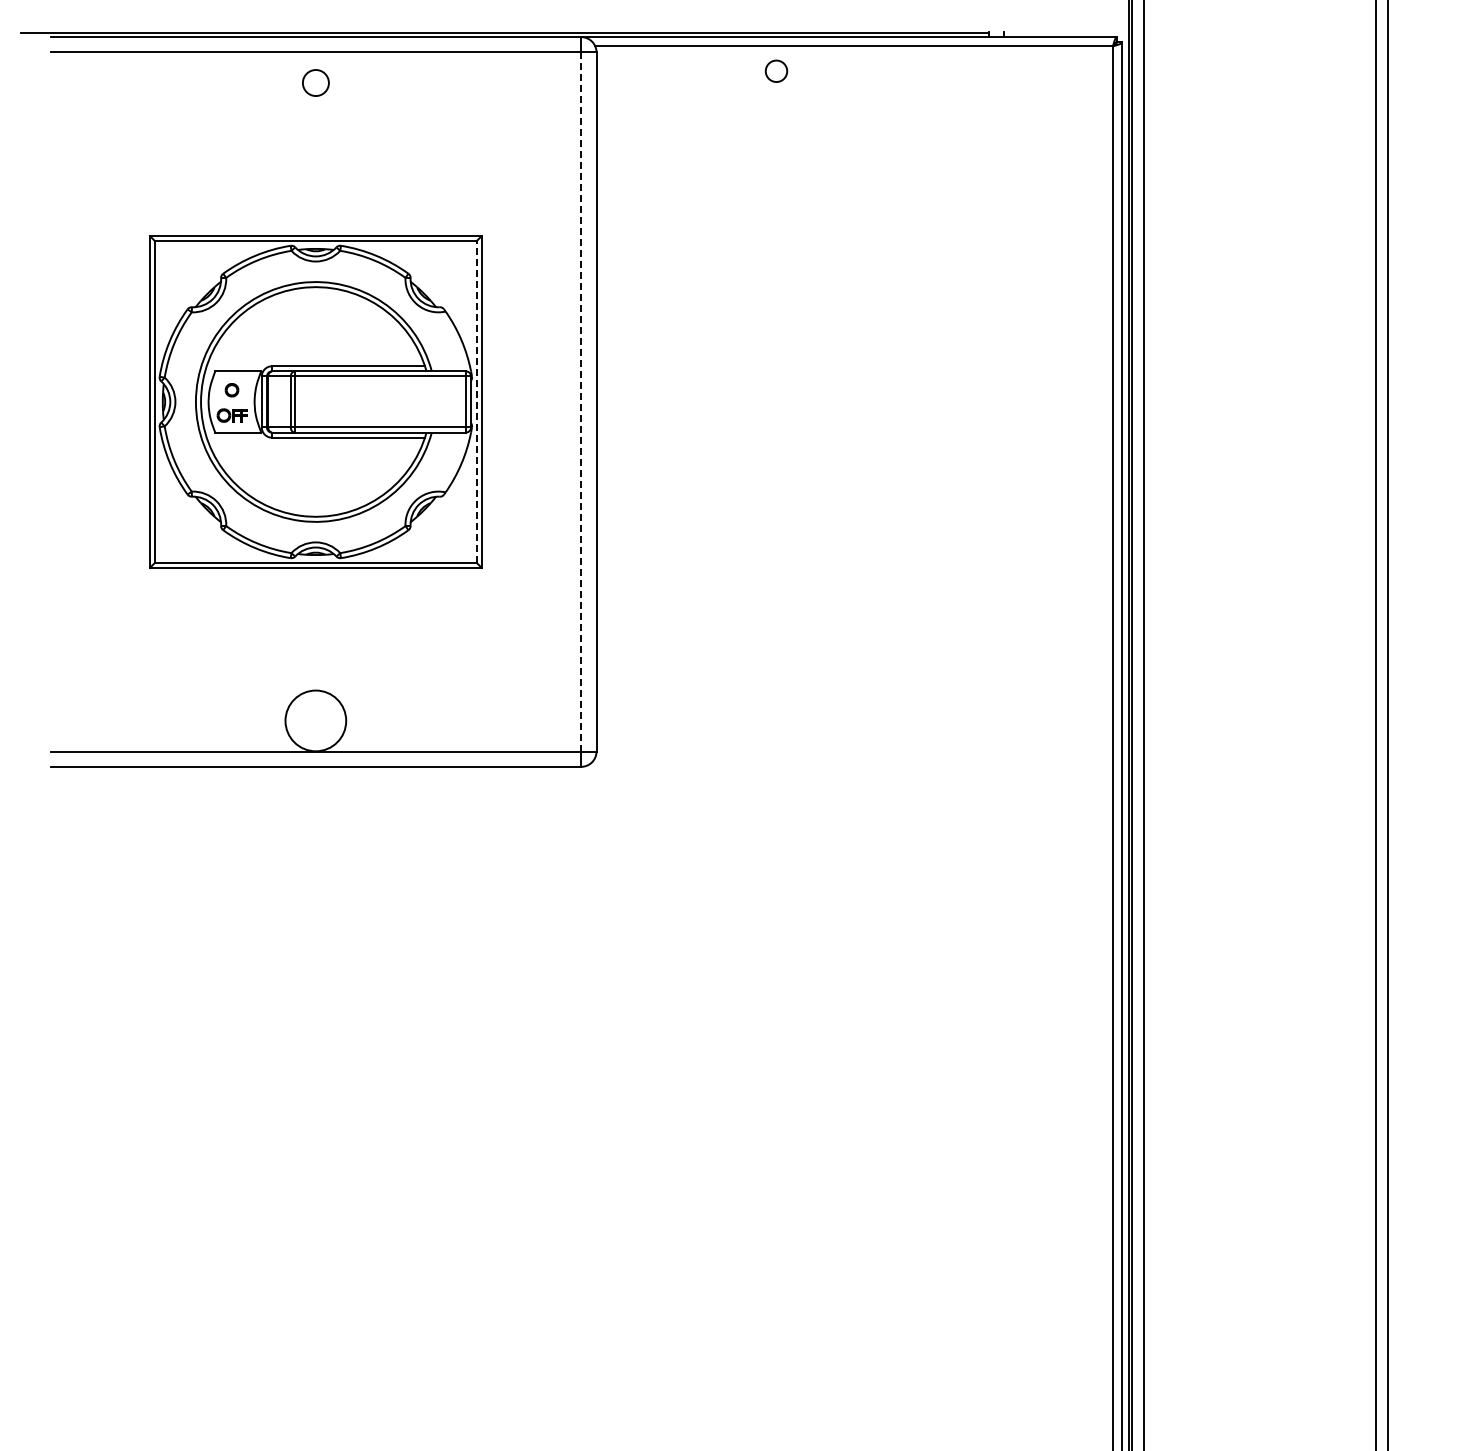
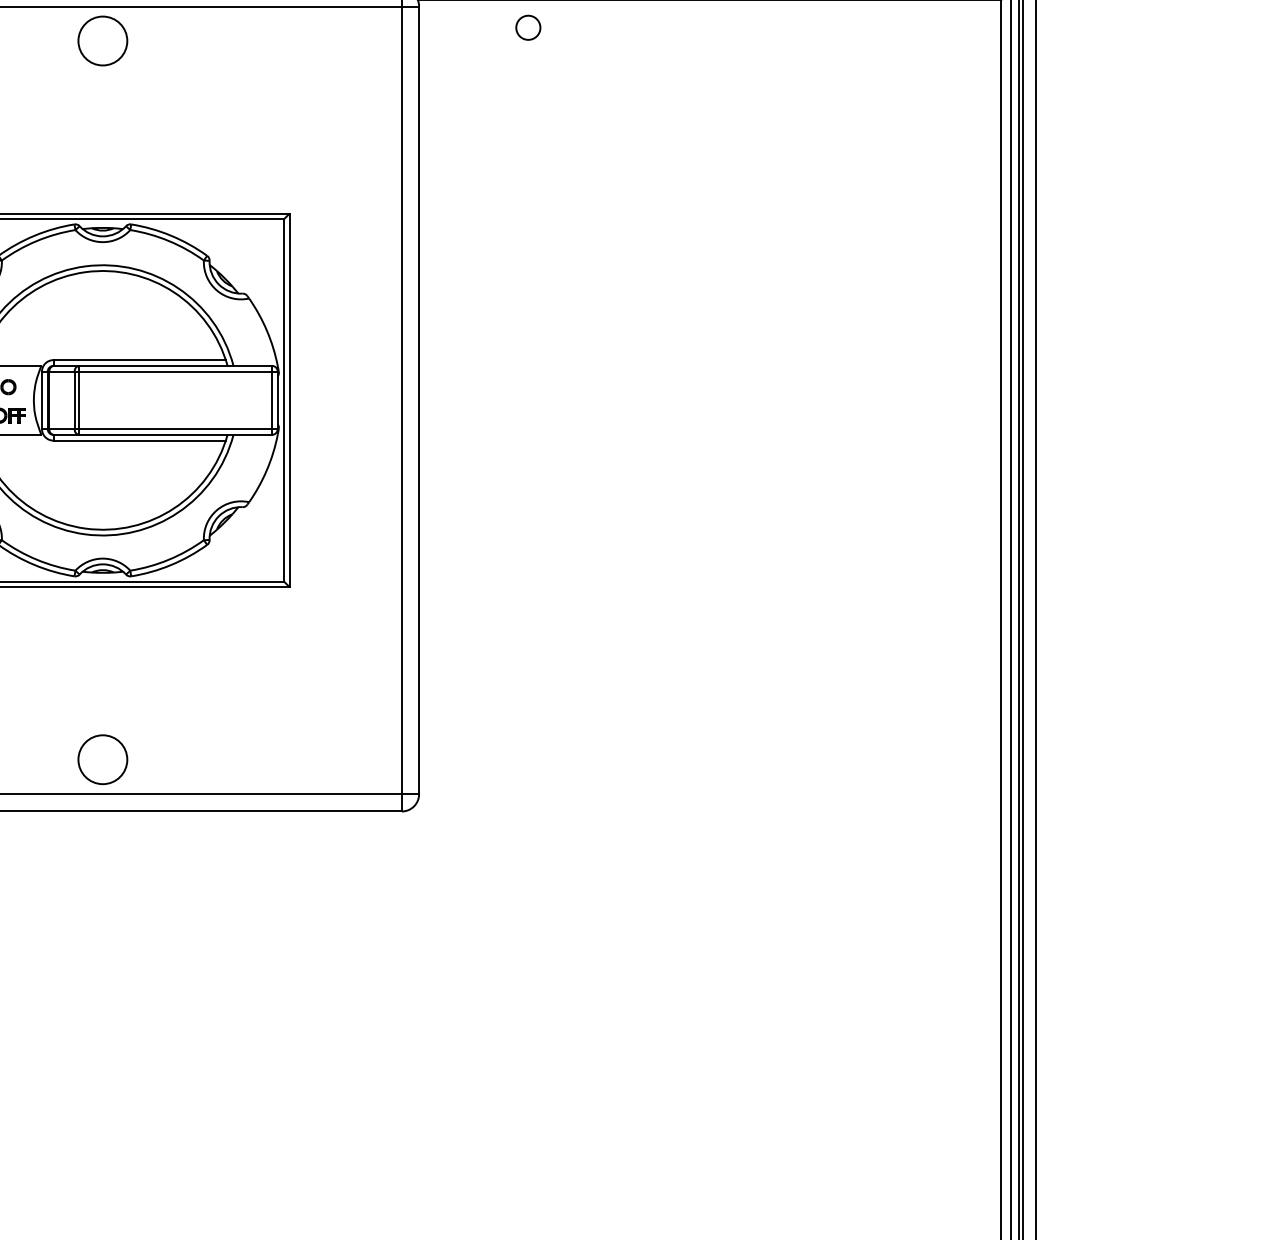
circle: (776, 70) -> (528, 26), moved
circle: (315, 82) -> (102, 40), size x1.67
line: (476, 401) -> (283, 399), dashed -> solid
line: (581, 401) -> (402, 399), dashed -> solid
circle: (315, 720) -> (102, 759), size x0.71

